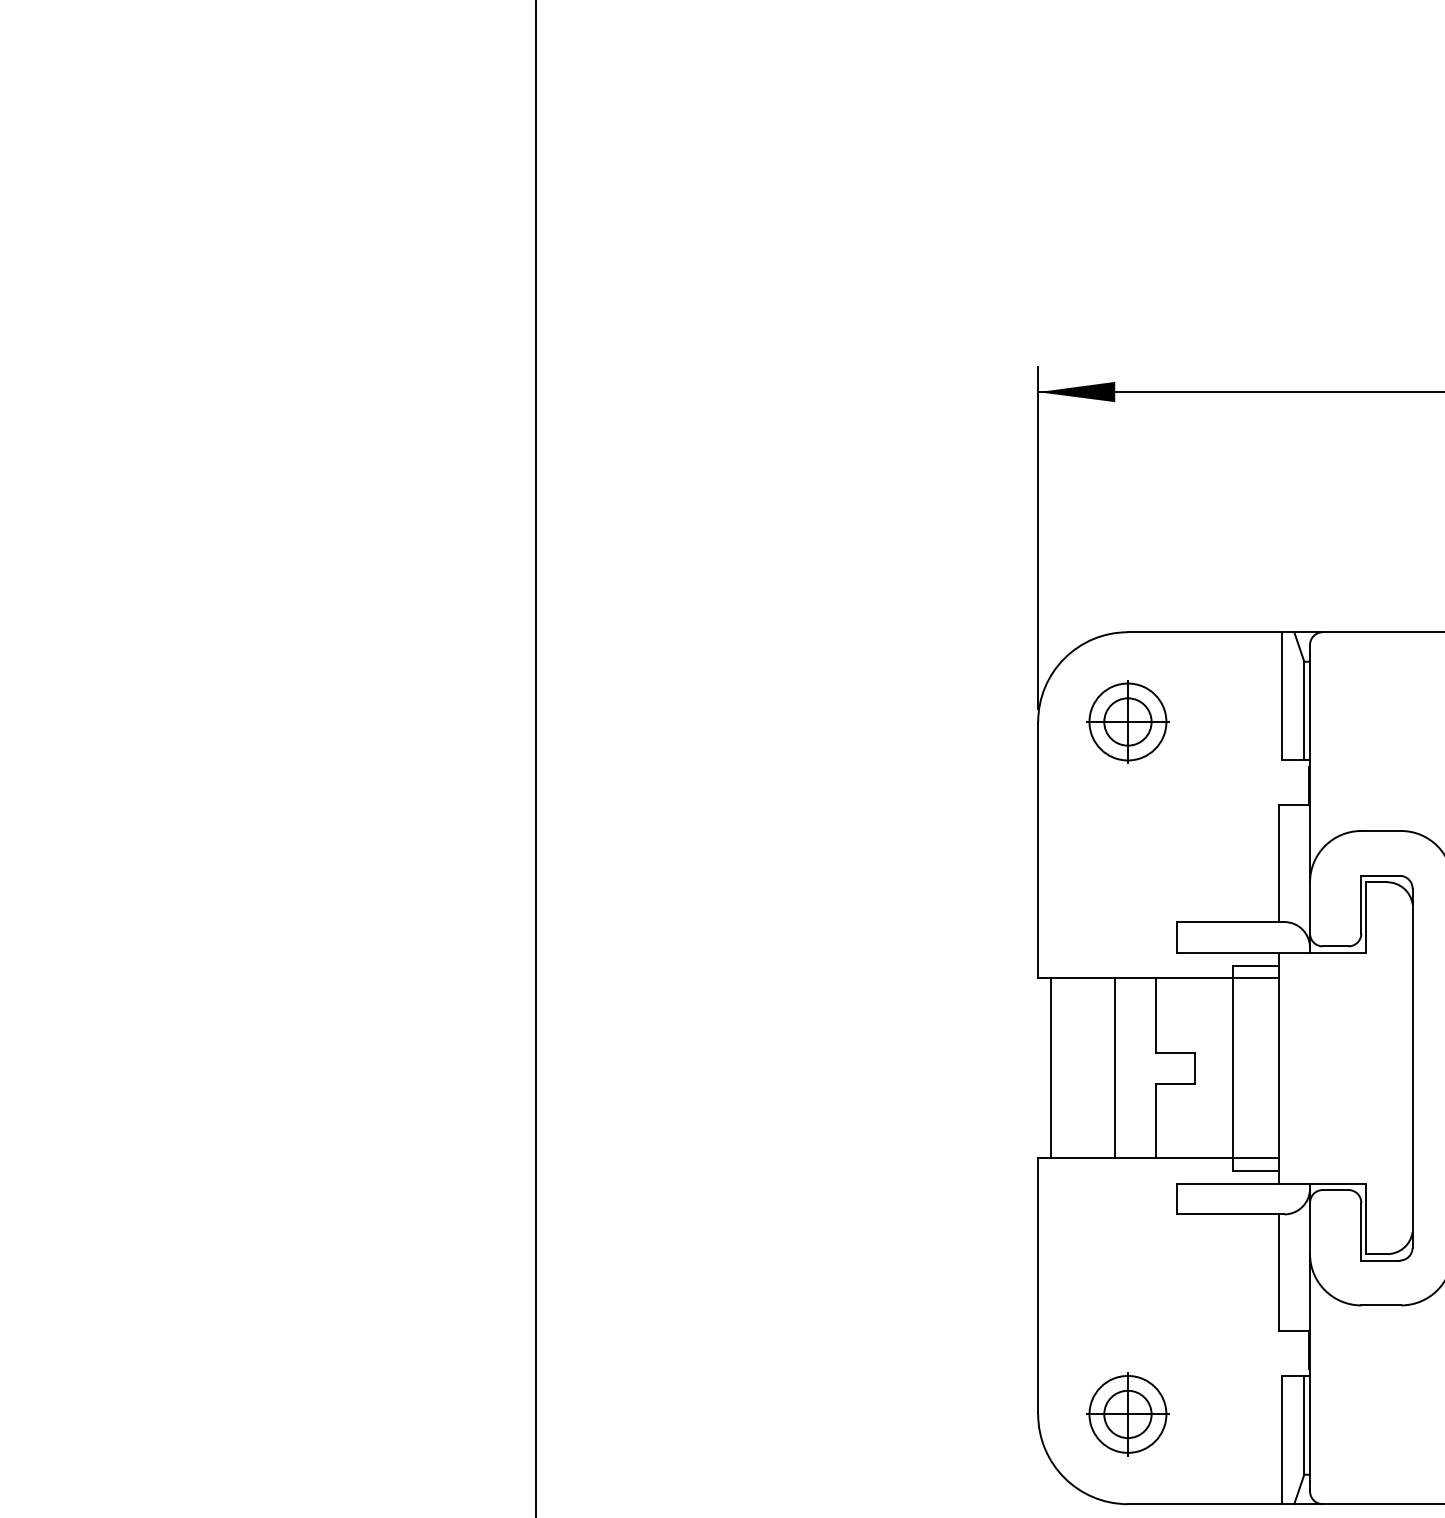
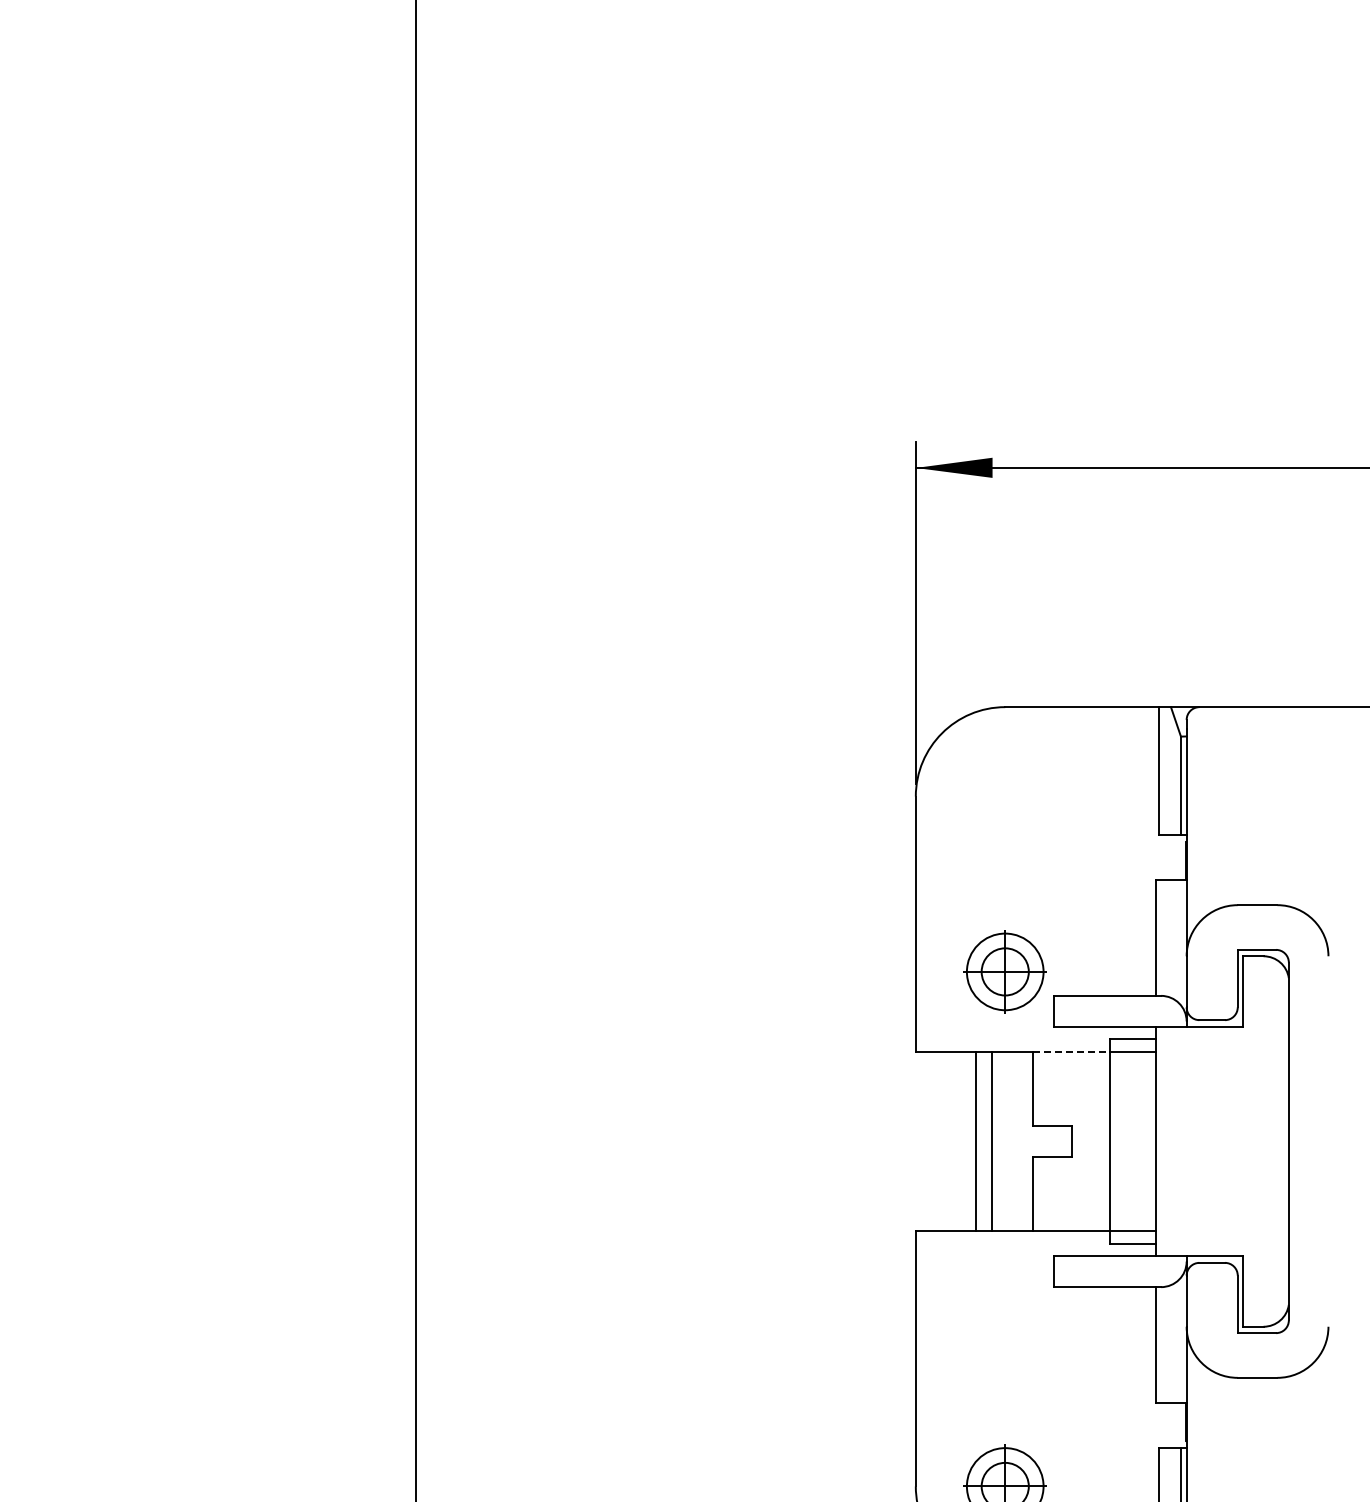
part: (1127, 721) -> (1004, 971), moved
line: (1195, 978) -> (1072, 1052), solid -> dashed
line: (1051, 1067) -> (976, 1140), moved

